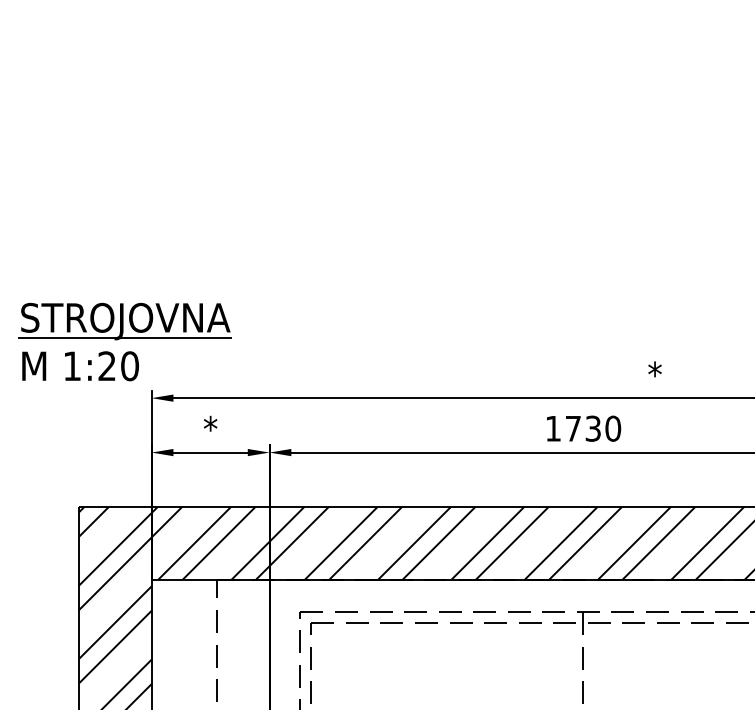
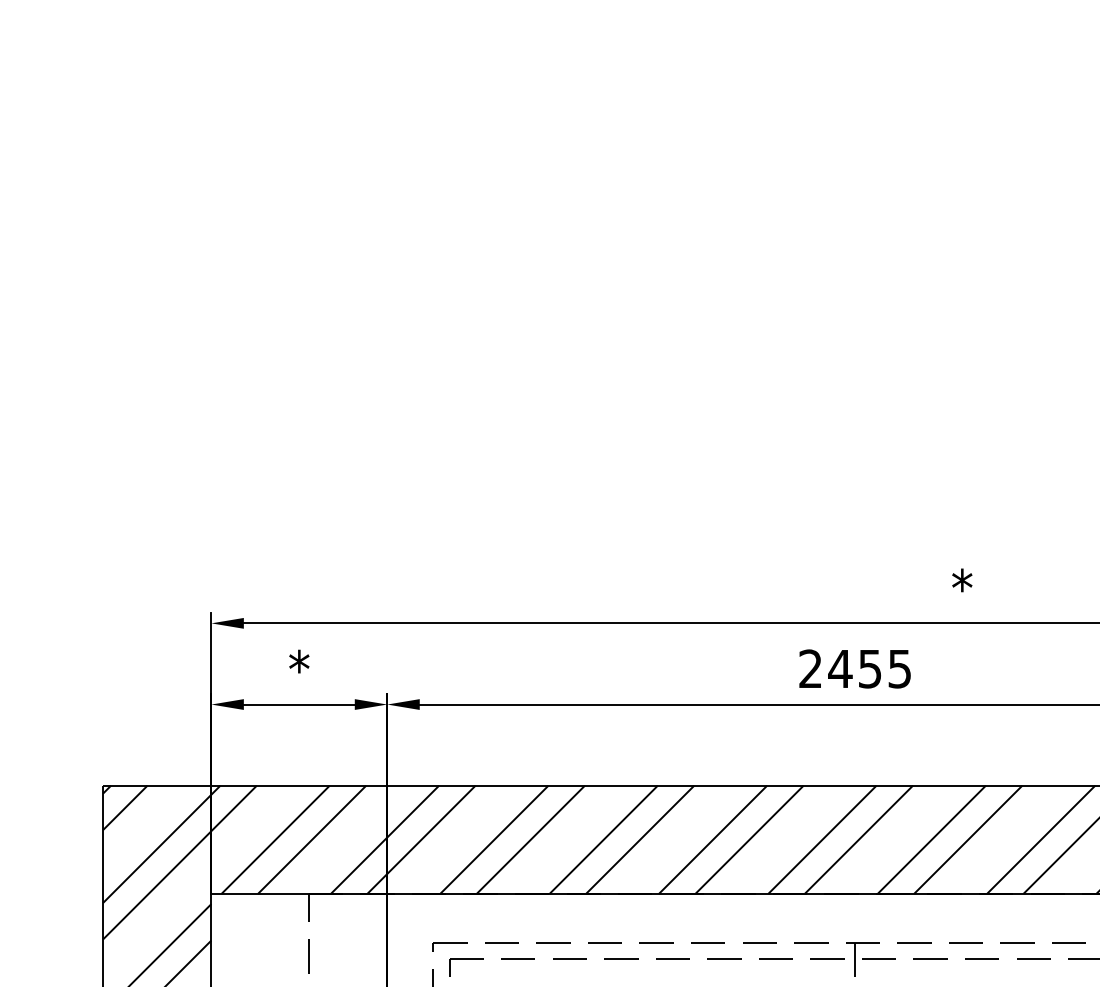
part: (124, 341) -> (170, 538), removed
text: (583, 428) -> (855, 668), 1730 -> 2455

